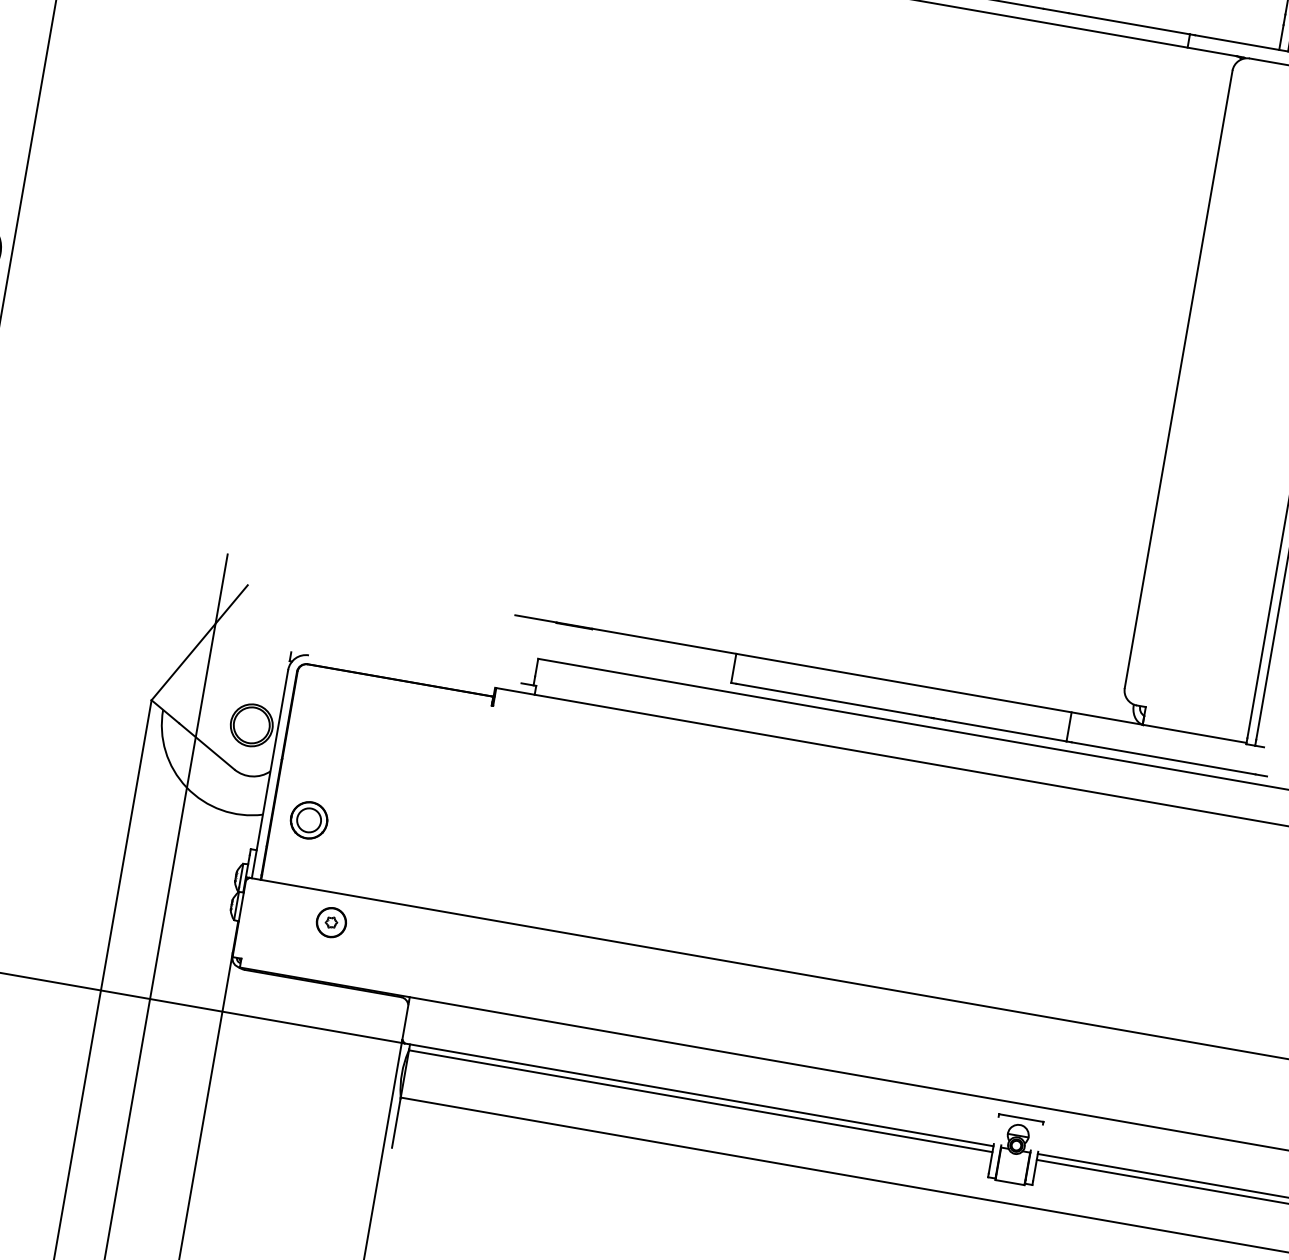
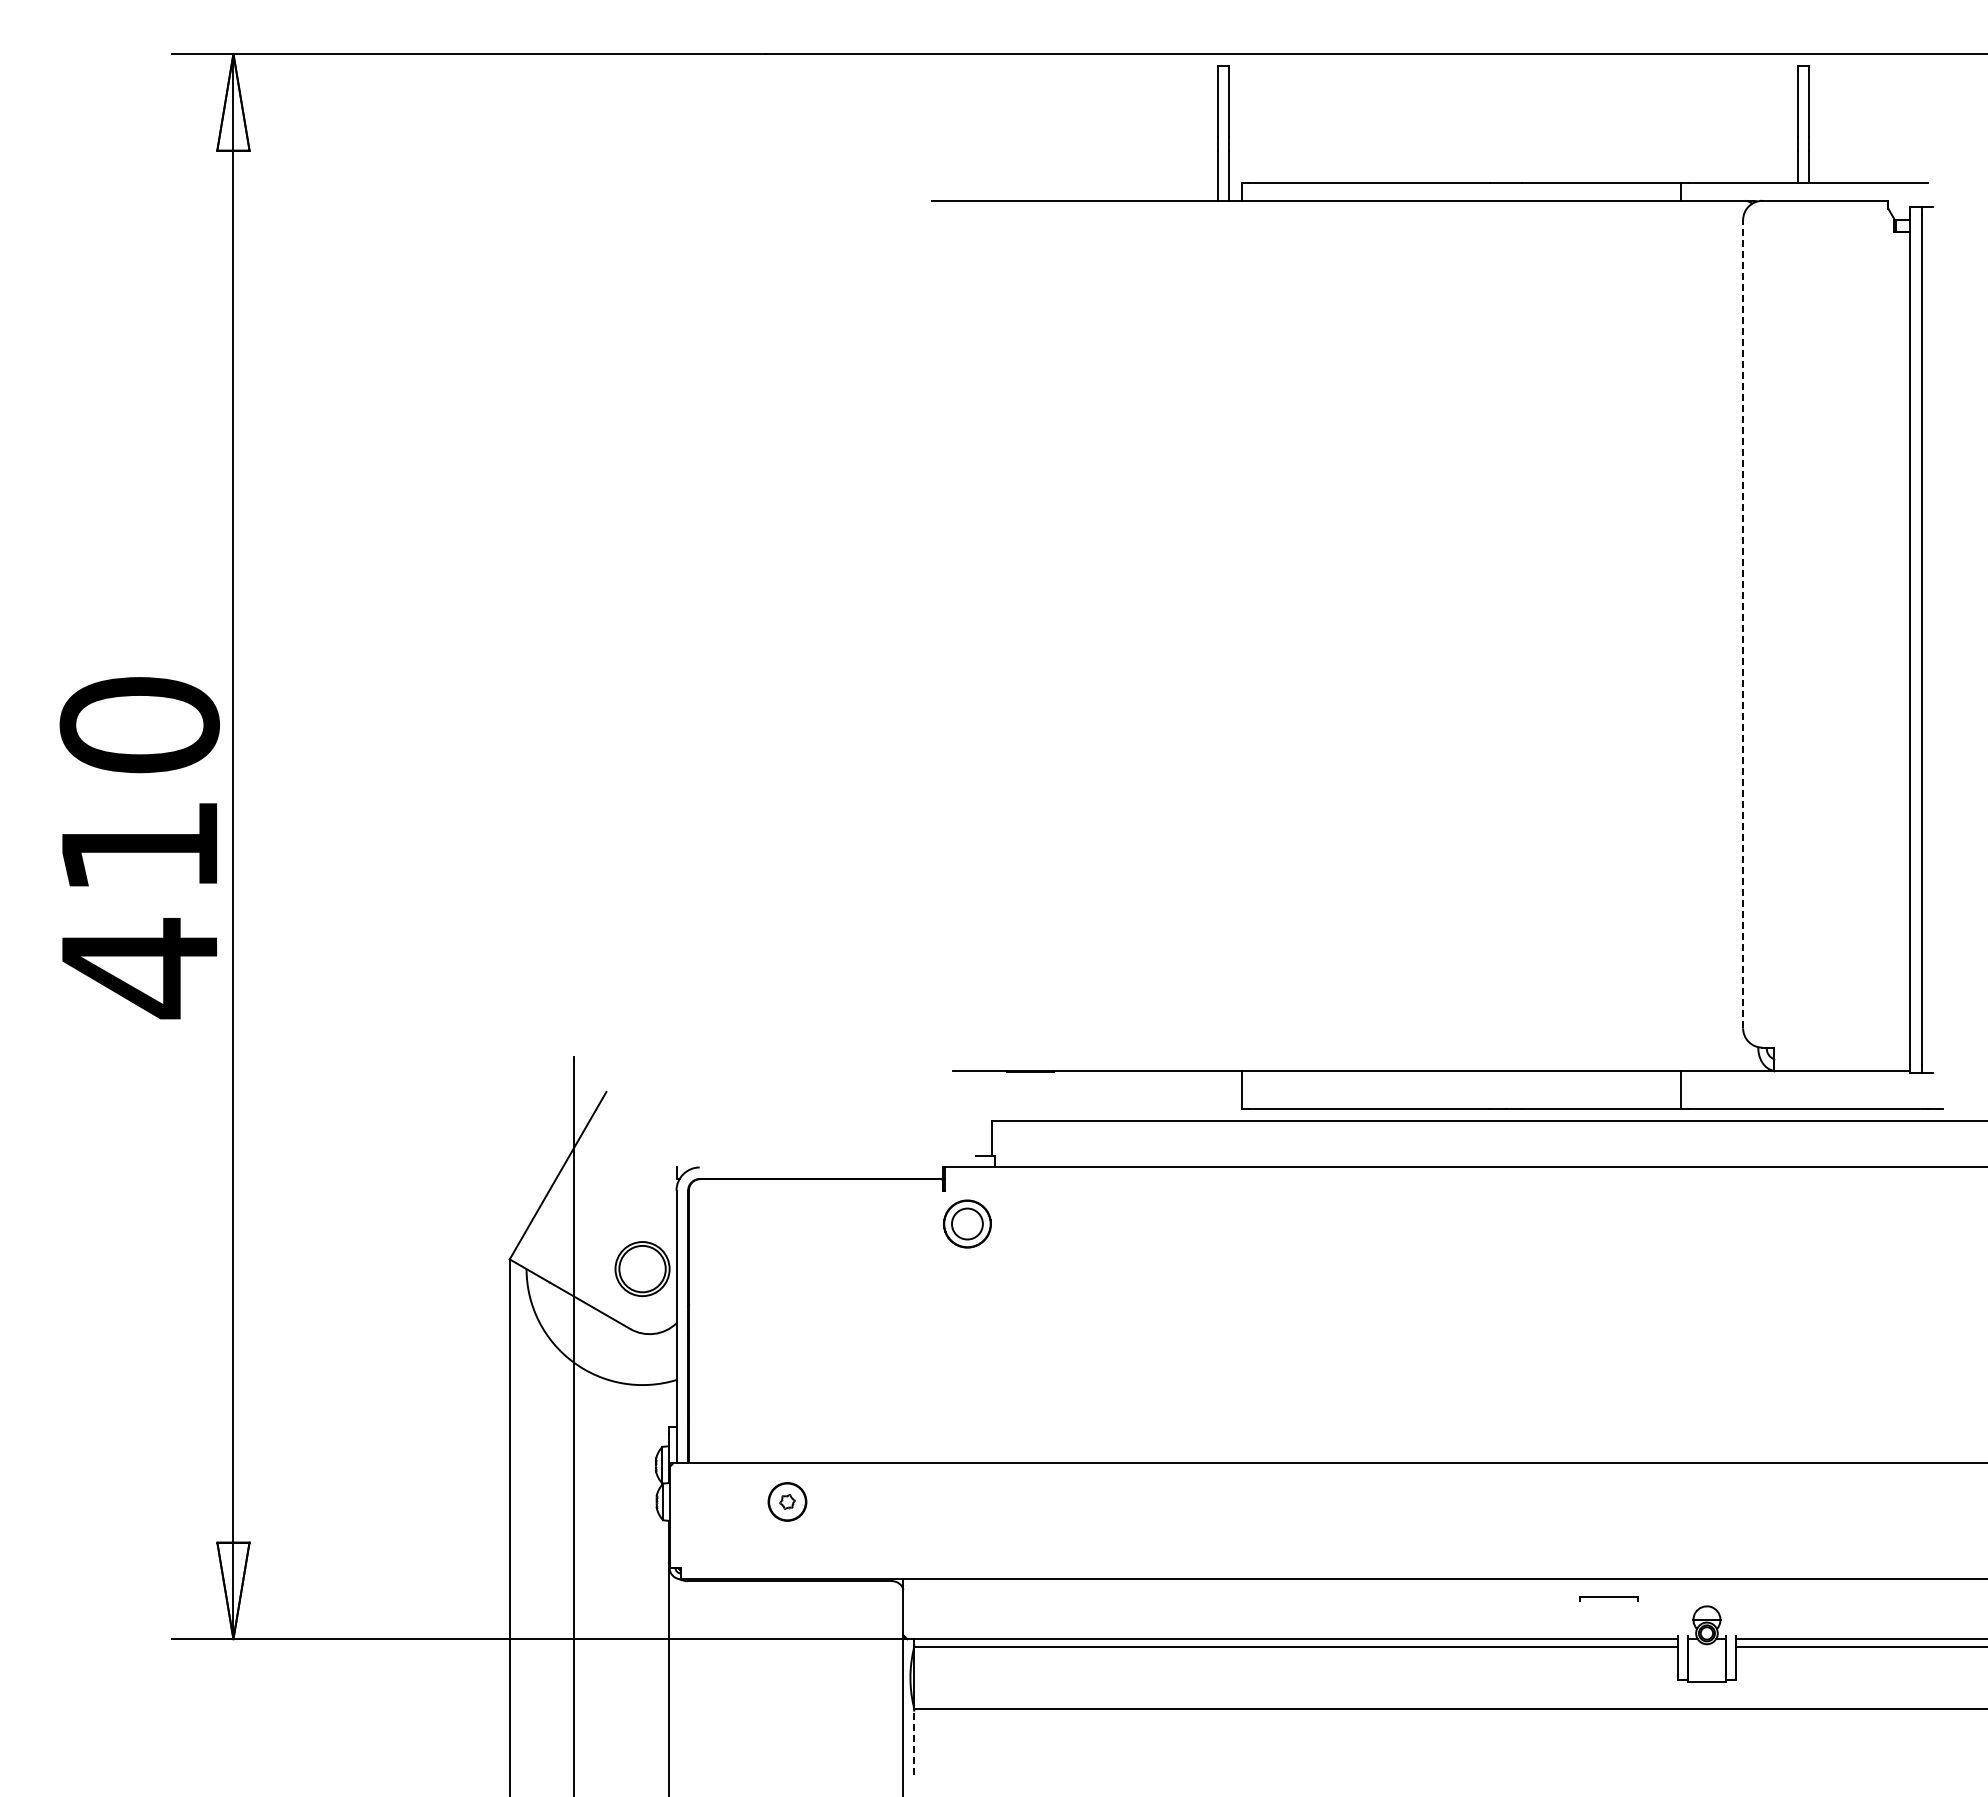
line: (1179, 378) -> (1743, 623), solid -> dashed
part: (309, 819) -> (967, 1223), moved
part: (1020, 1118) -> (1608, 1598), moved
line: (396, 1122) -> (914, 1741), solid -> dashed

